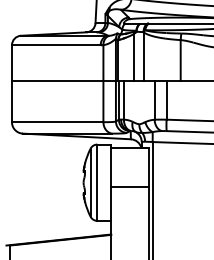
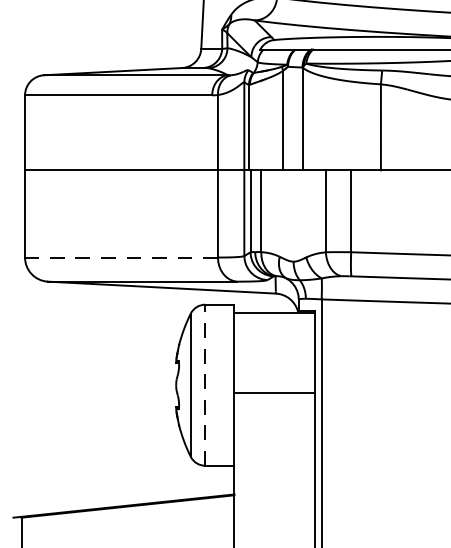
line: (57, 122) -> (121, 258), solid -> dashed
line: (97, 182) -> (205, 384), solid -> dashed

